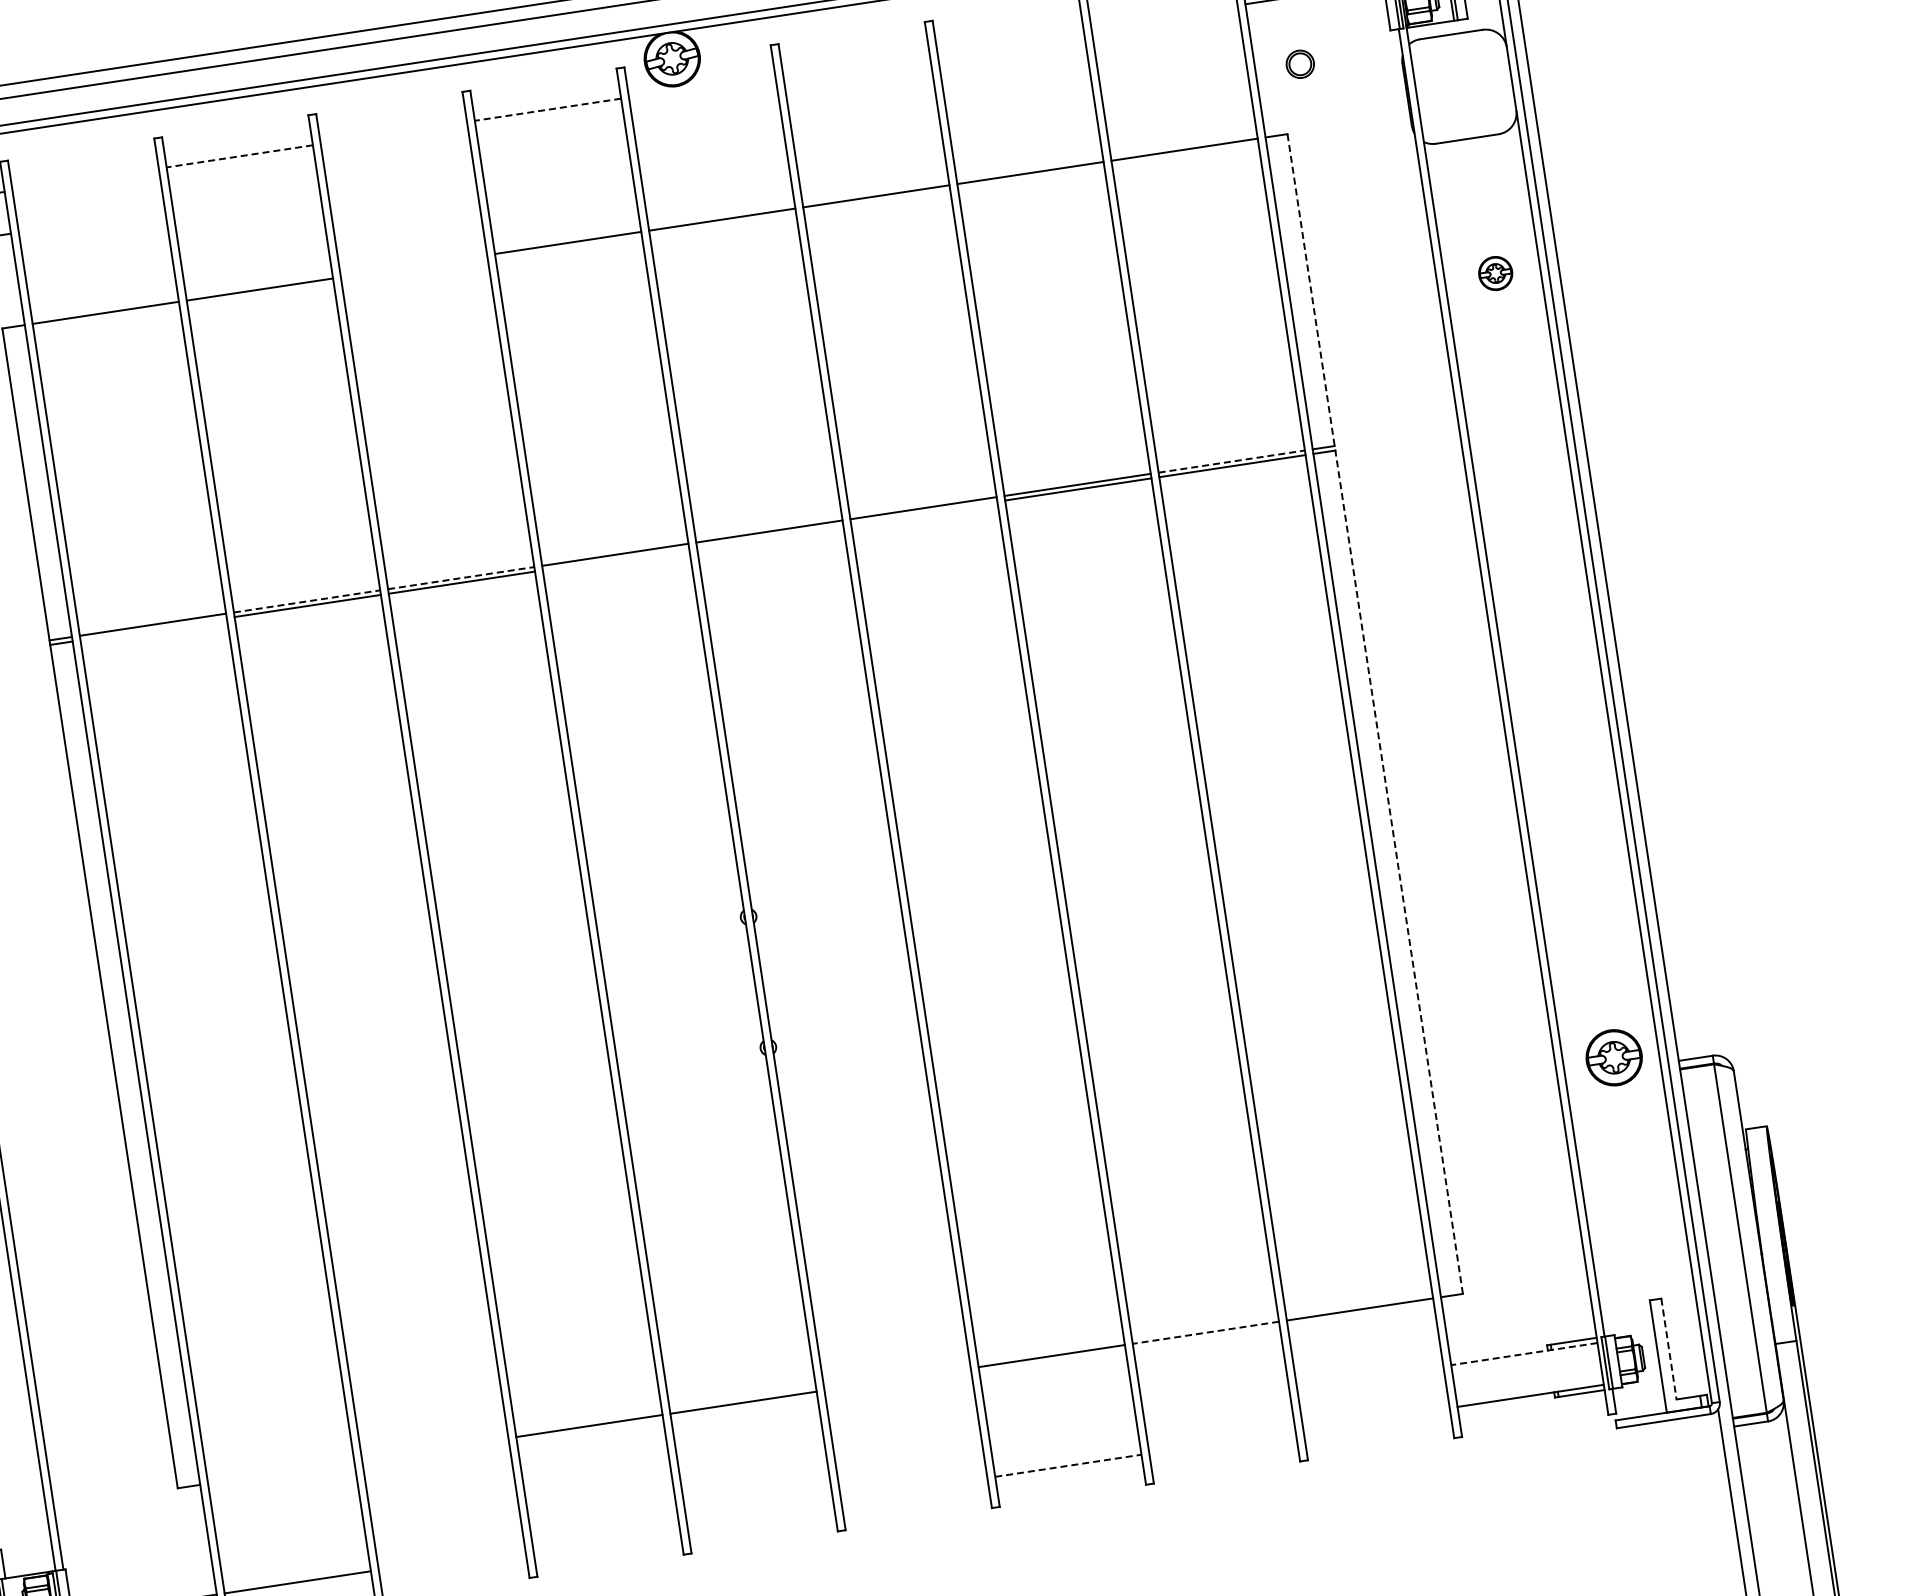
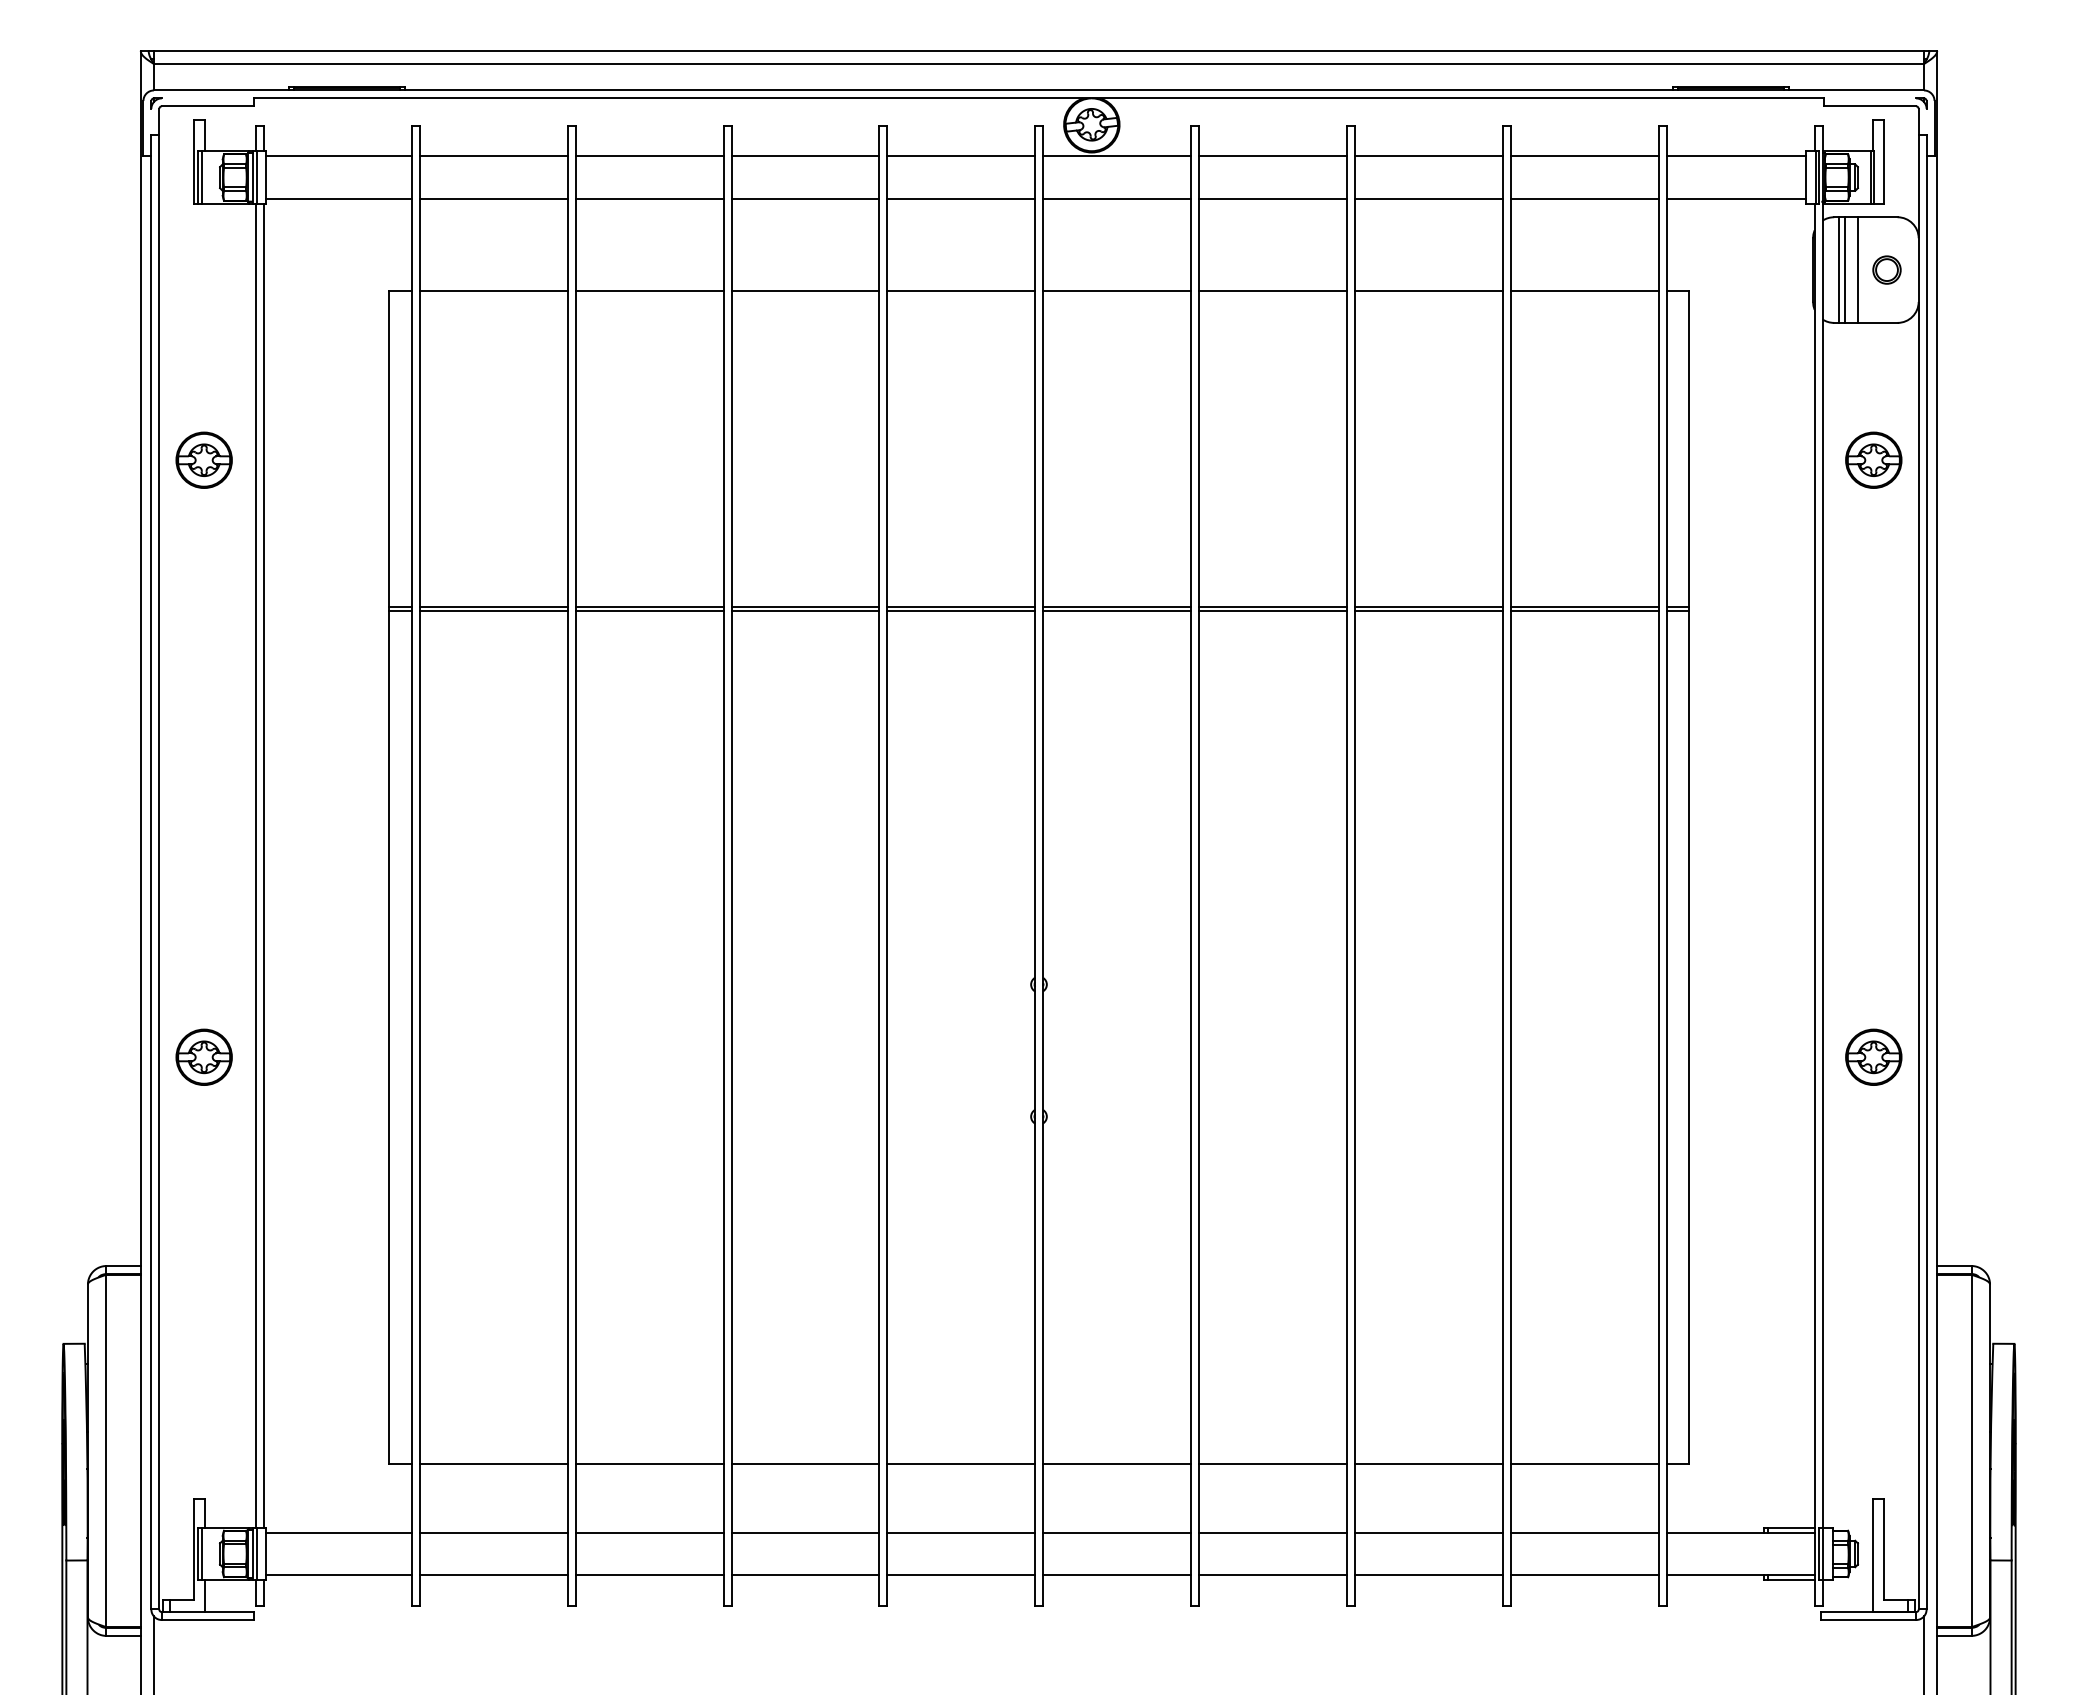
line: (1164, 16) -> (1584, 156), added
line: (1320, 35) -> (1736, 198), added
line: (1009, 39) -> (1428, 156), added
line: (1170, 58) -> (1584, 198), added
line: (856, 63) -> (1273, 156), added
part: (1299, 63) -> (1886, 269), moved
line: (1016, 81) -> (1428, 198), added
line: (702, 86) -> (1117, 156), added
line: (1451, 87) -> (1857, 269), added
line: (1438, 89) -> (1844, 269), added
line: (1433, 90) -> (1839, 269), added
line: (862, 104) -> (1273, 198), added
line: (548, 109) -> (961, 156), dashed -> solid
line: (708, 127) -> (1117, 198), added
line: (393, 133) -> (805, 156), added
line: (554, 151) -> (961, 198), added
line: (239, 156) -> (649, 156), dashed -> solid
line: (400, 174) -> (805, 198), added
line: (85, 179) -> (493, 156), added
line: (245, 197) -> (649, 198), added
line: (91, 221) -> (493, 198), added
line: (414, 266) -> (805, 291), added
part: (1495, 272) -> (1873, 459), size x1.67
line: (1231, 461) -> (1584, 606), dashed -> solid
line: (924, 512) -> (1273, 611), added
line: (770, 536) -> (1117, 611), added
line: (616, 559) -> (961, 611), added
line: (461, 577) -> (805, 606), dashed -> solid
line: (306, 601) -> (649, 606), dashed -> solid
line: (153, 629) -> (493, 611), added
line: (1374, 714) -> (1688, 878), dashed -> solid
part: (1613, 1057) -> (1873, 1056), moved
line: (1205, 1333) -> (1428, 1464), dashed -> solid
line: (1669, 1349) -> (1884, 1549), dashed -> solid
line: (1524, 1353) -> (1740, 1532), dashed -> solid
line: (1369, 1377) -> (1584, 1532), added
line: (898, 1379) -> (1117, 1464), added
line: (1215, 1400) -> (1428, 1532), added
line: (1376, 1419) -> (1584, 1575), added
line: (1062, 1423) -> (1273, 1532), added
line: (1222, 1442) -> (1428, 1575), added
line: (908, 1446) -> (1117, 1532), added
line: (435, 1449) -> (649, 1464), added
line: (1068, 1466) -> (1273, 1575), dashed -> solid
line: (753, 1470) -> (961, 1532), added
line: (281, 1472) -> (493, 1464), added
line: (914, 1489) -> (1117, 1575), added
line: (599, 1493) -> (805, 1532), added
line: (760, 1512) -> (961, 1575), added
line: (445, 1516) -> (649, 1532), added
line: (606, 1536) -> (805, 1575), added
line: (291, 1540) -> (493, 1532), added
line: (451, 1559) -> (649, 1575), added
line: (137, 1563) -> (338, 1532), added

